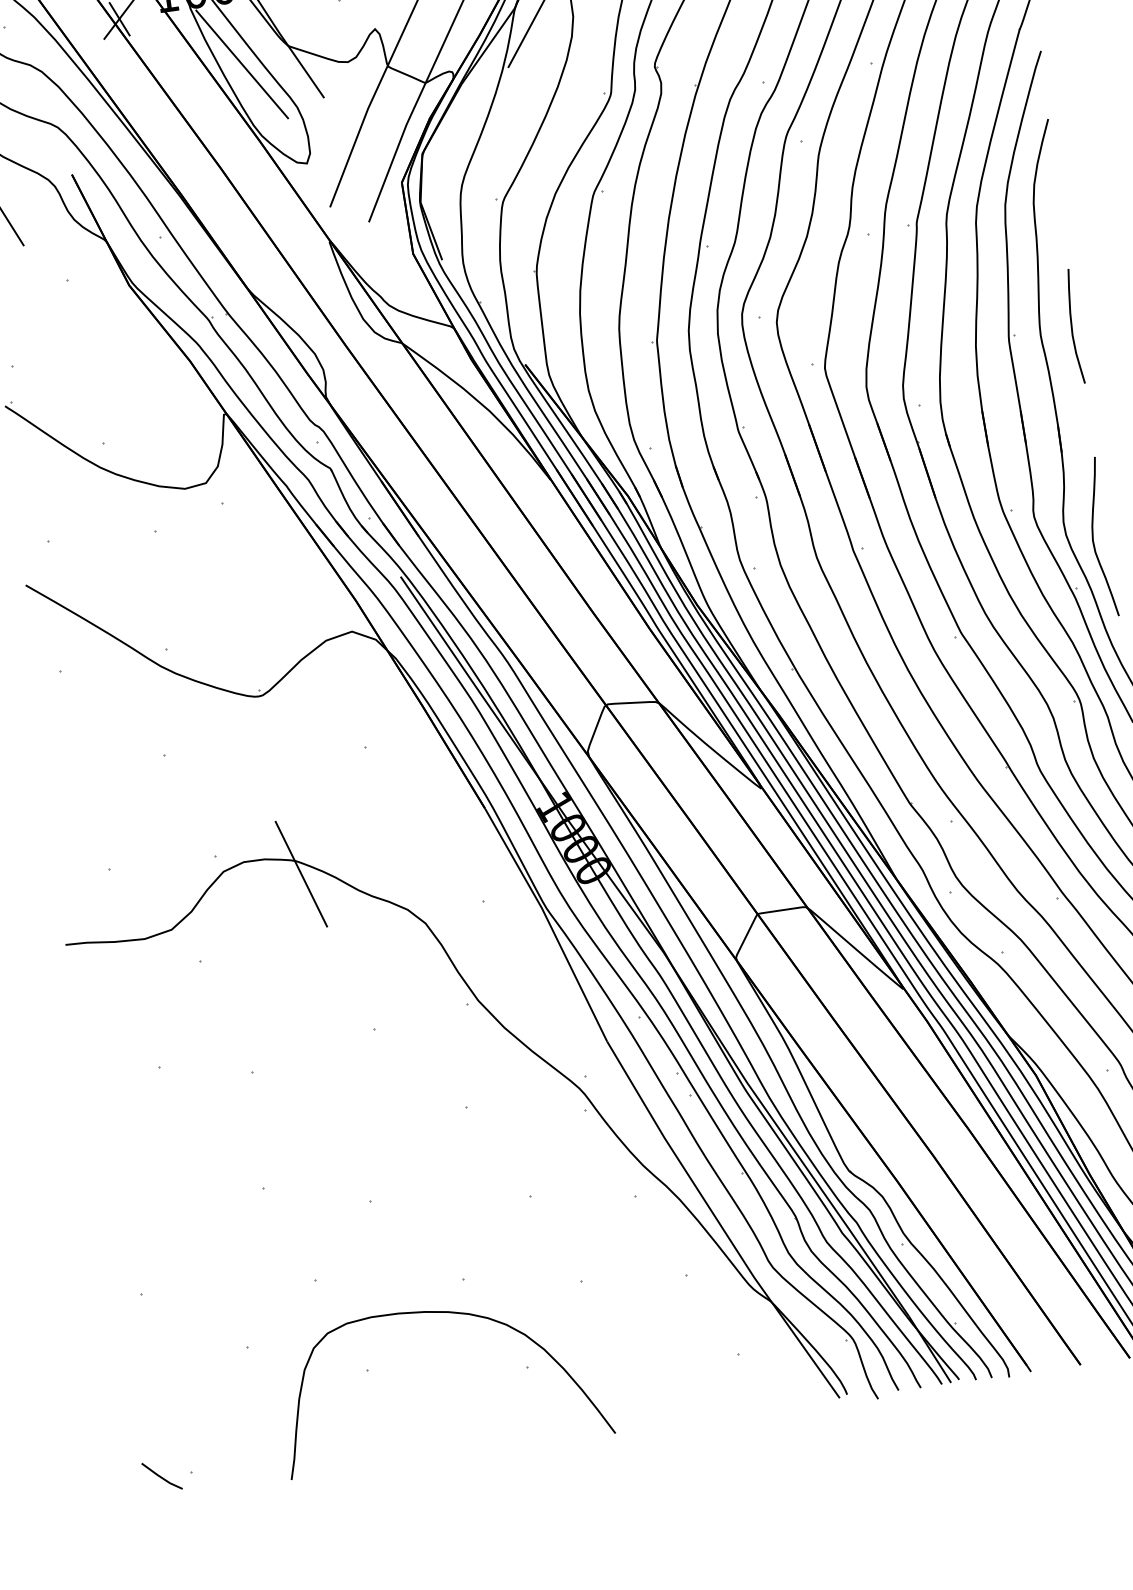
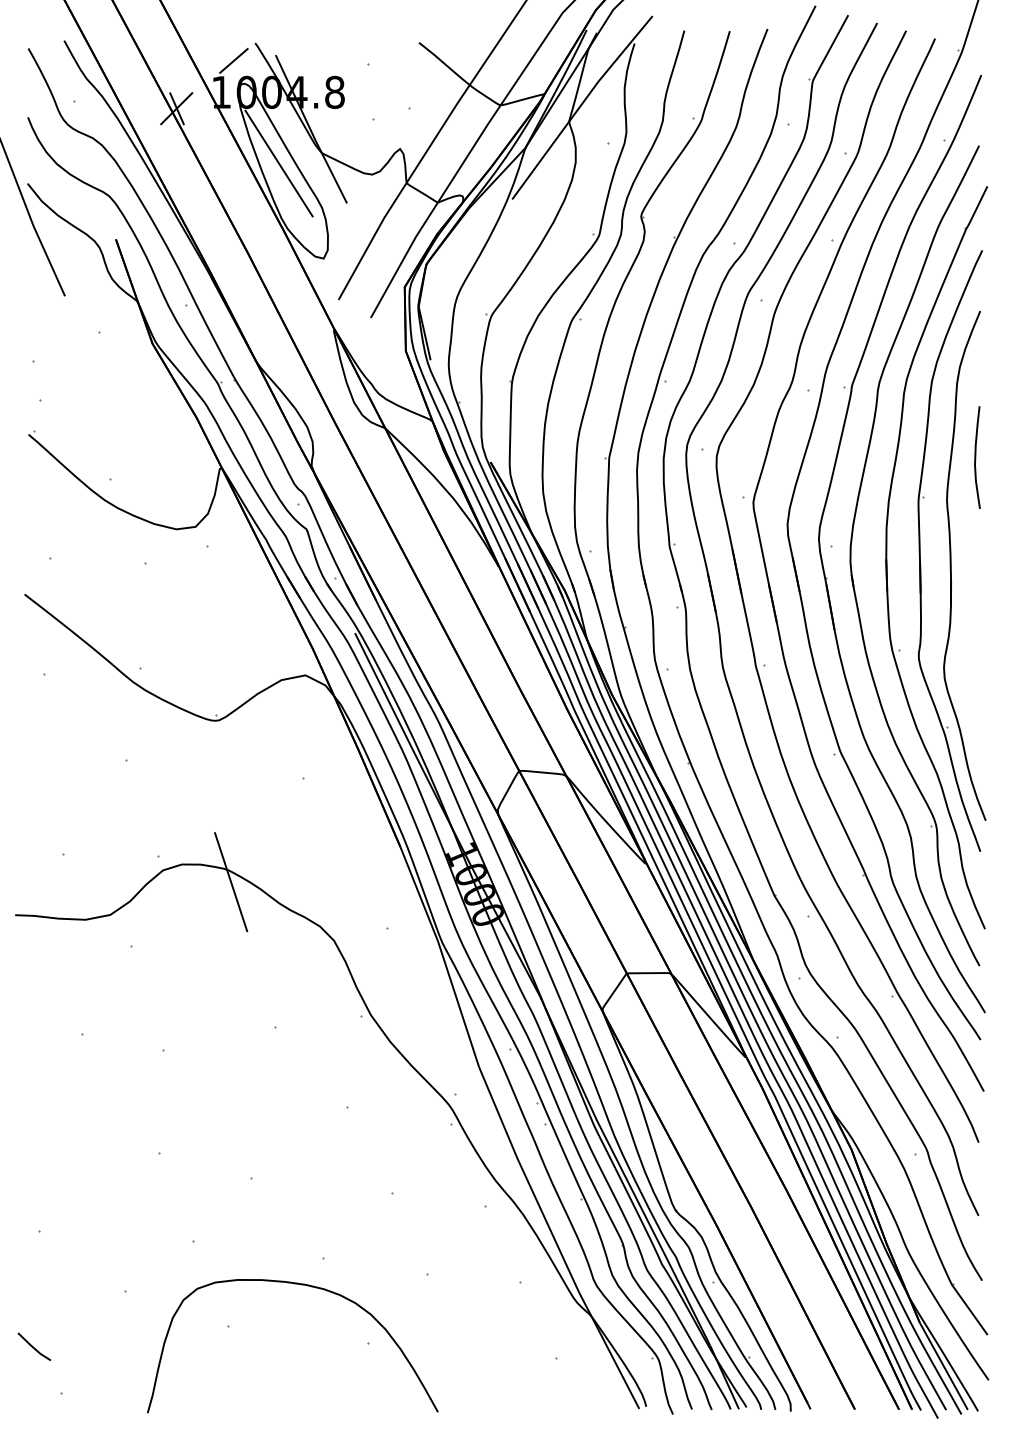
curve: (1073, 326) -> (976, 457), moved
curve: (1093, 537) -> (968, 684), removed
line: (161, 1476) -> (33, 1346), moved

